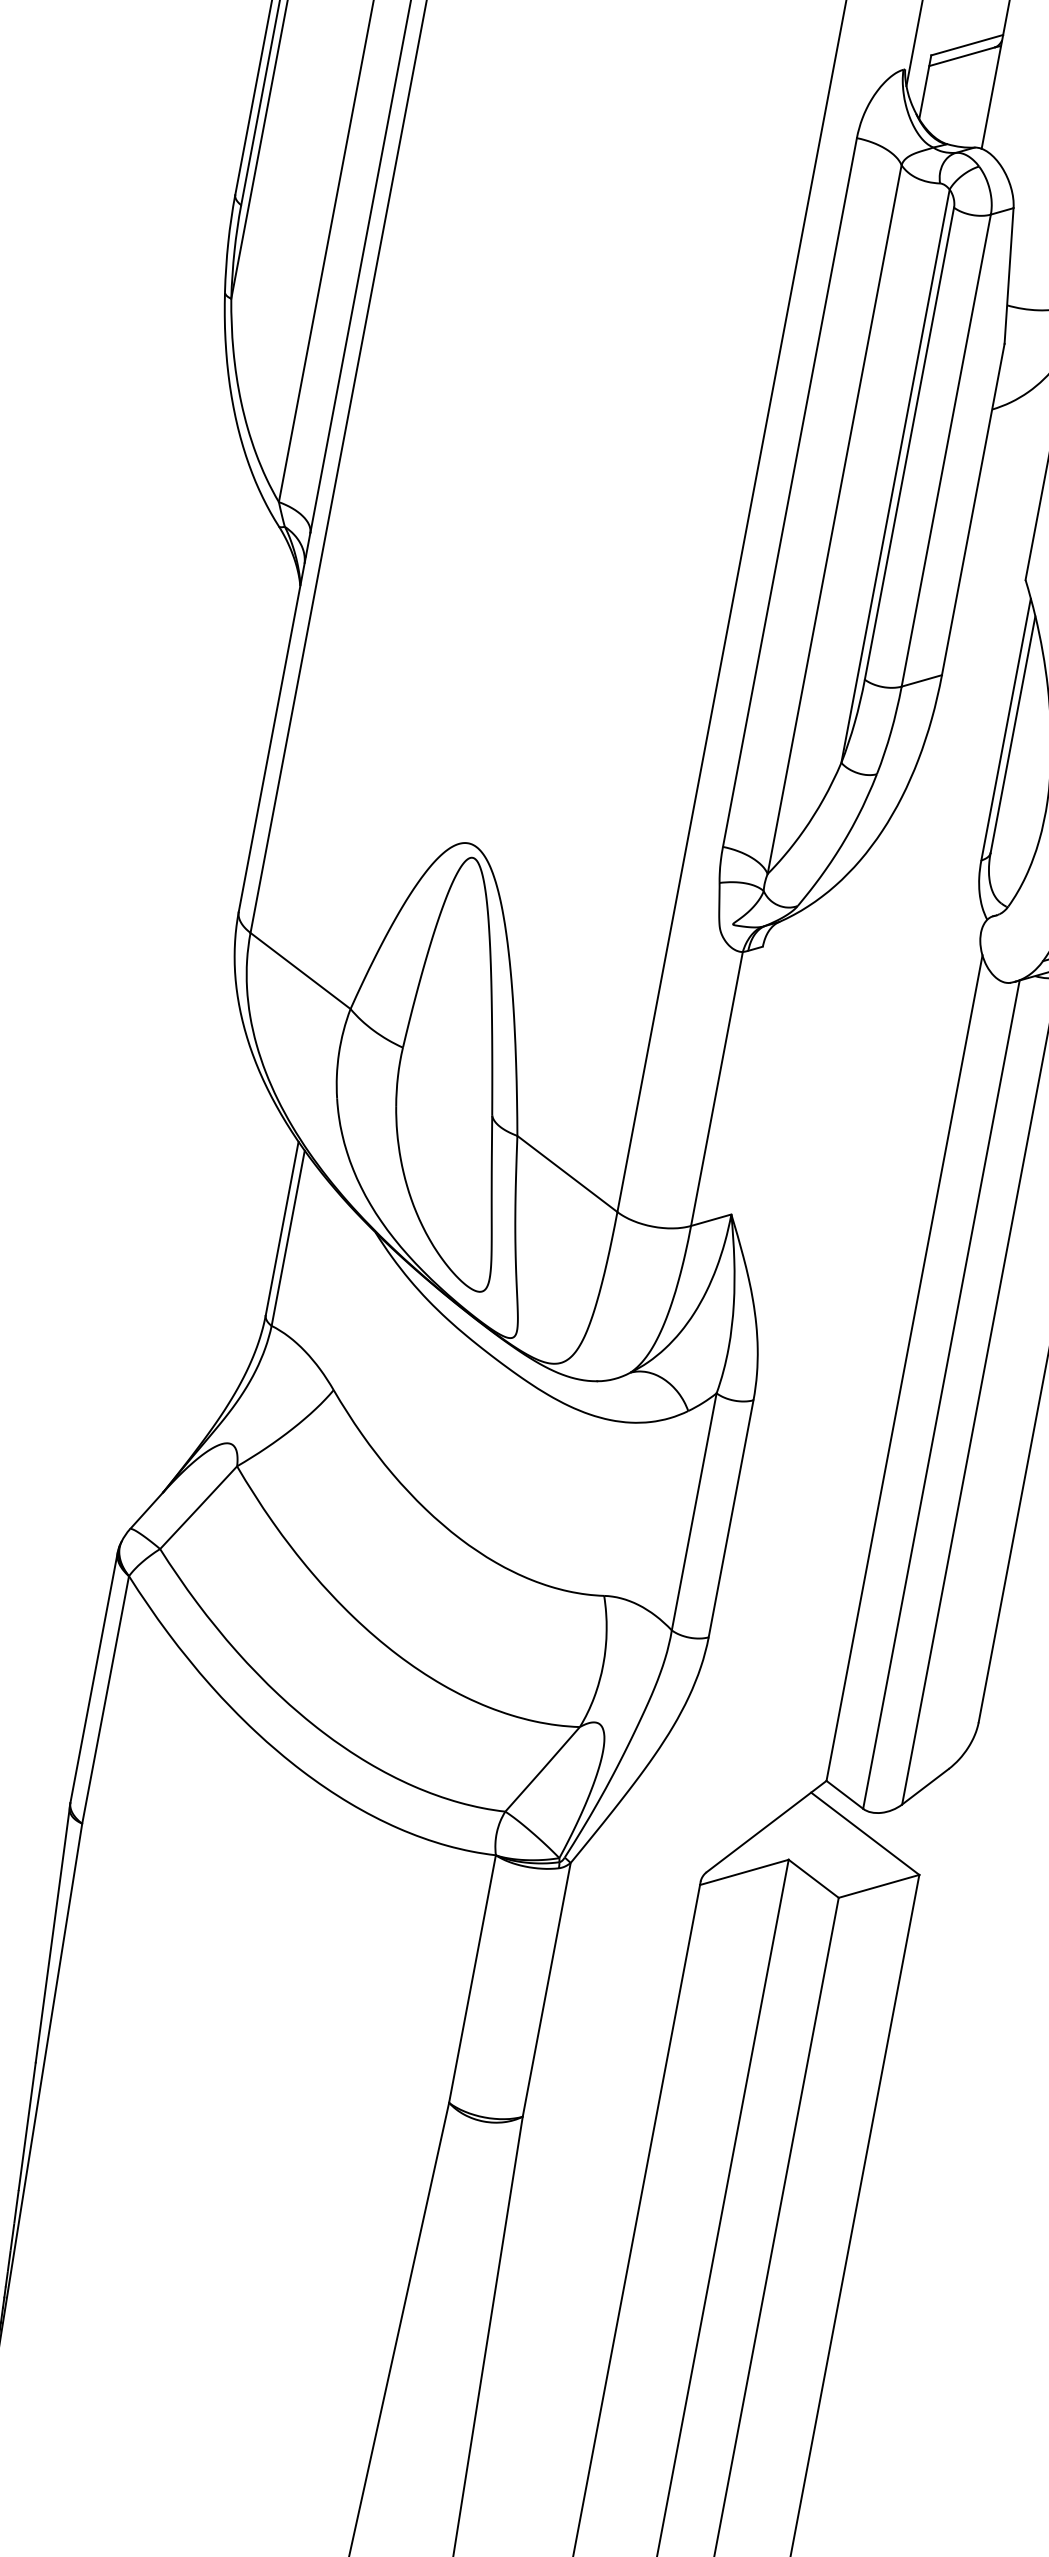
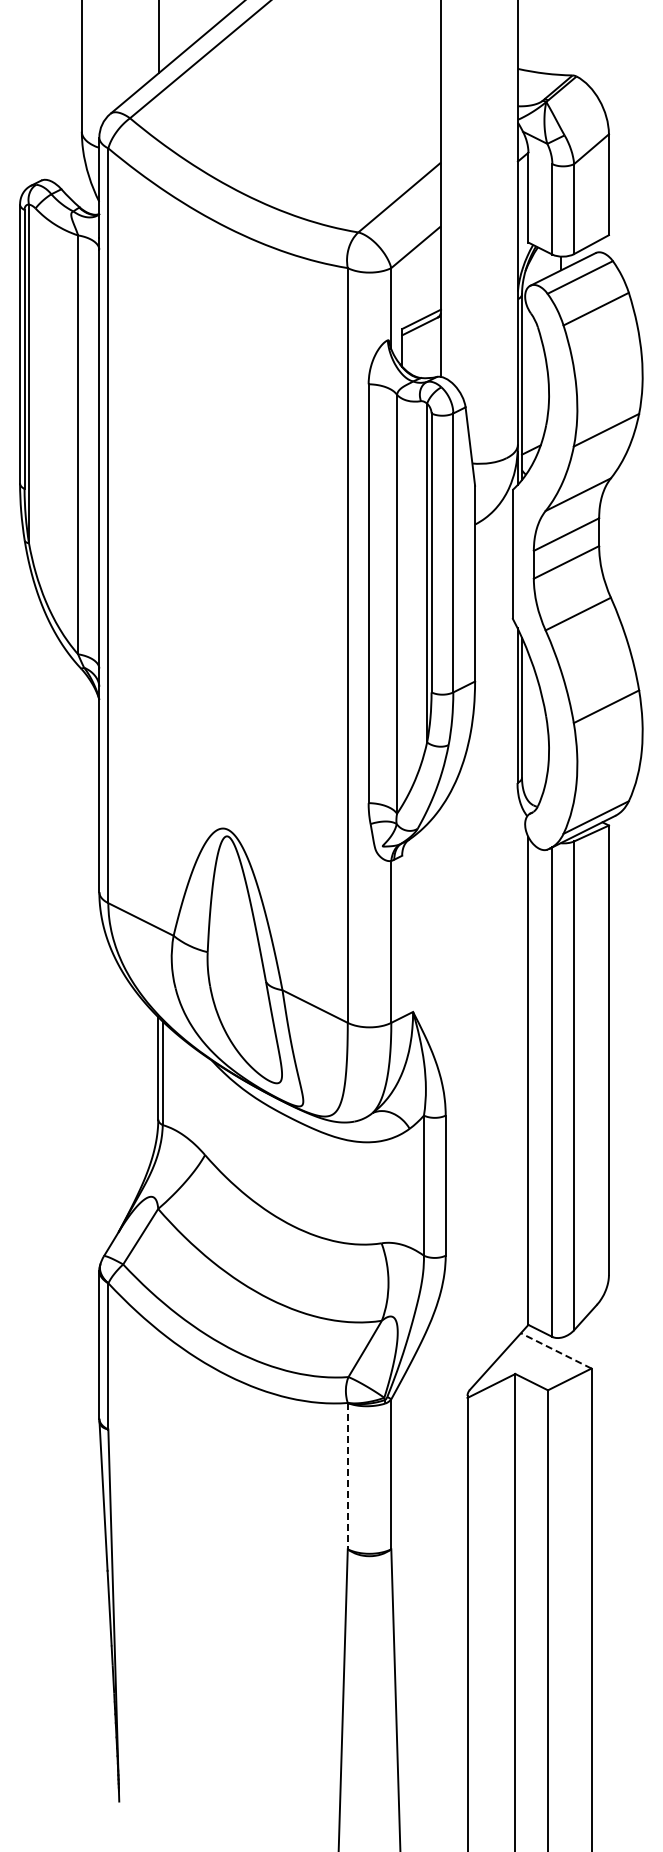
line: (864, 1832) -> (555, 1350), solid -> dashed
line: (471, 1979) -> (347, 1476), solid -> dashed

